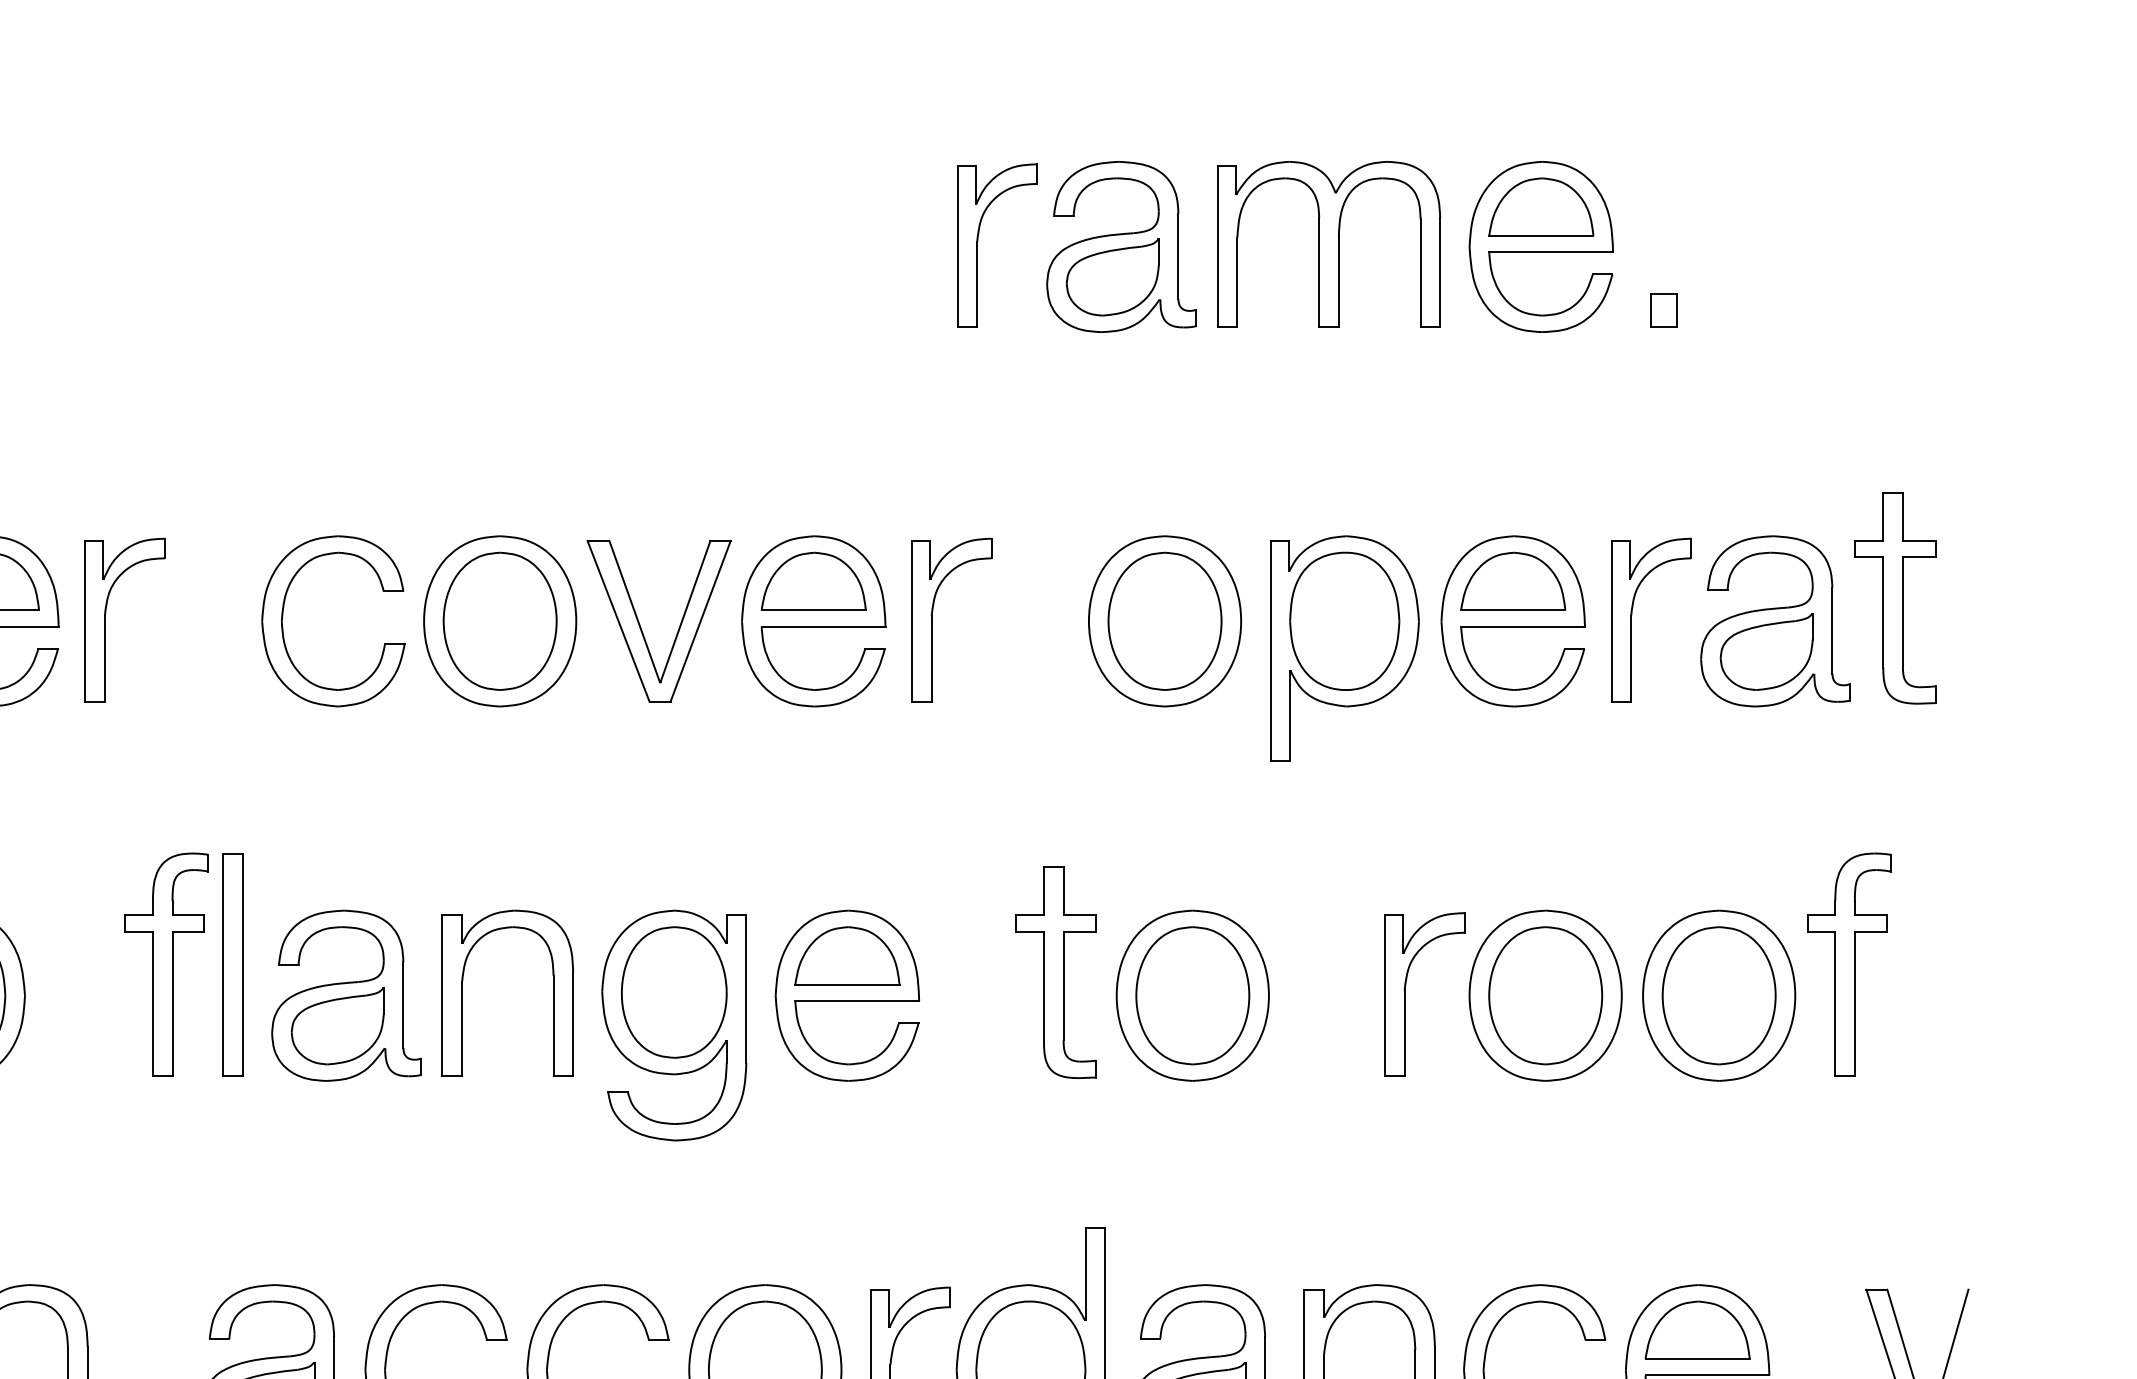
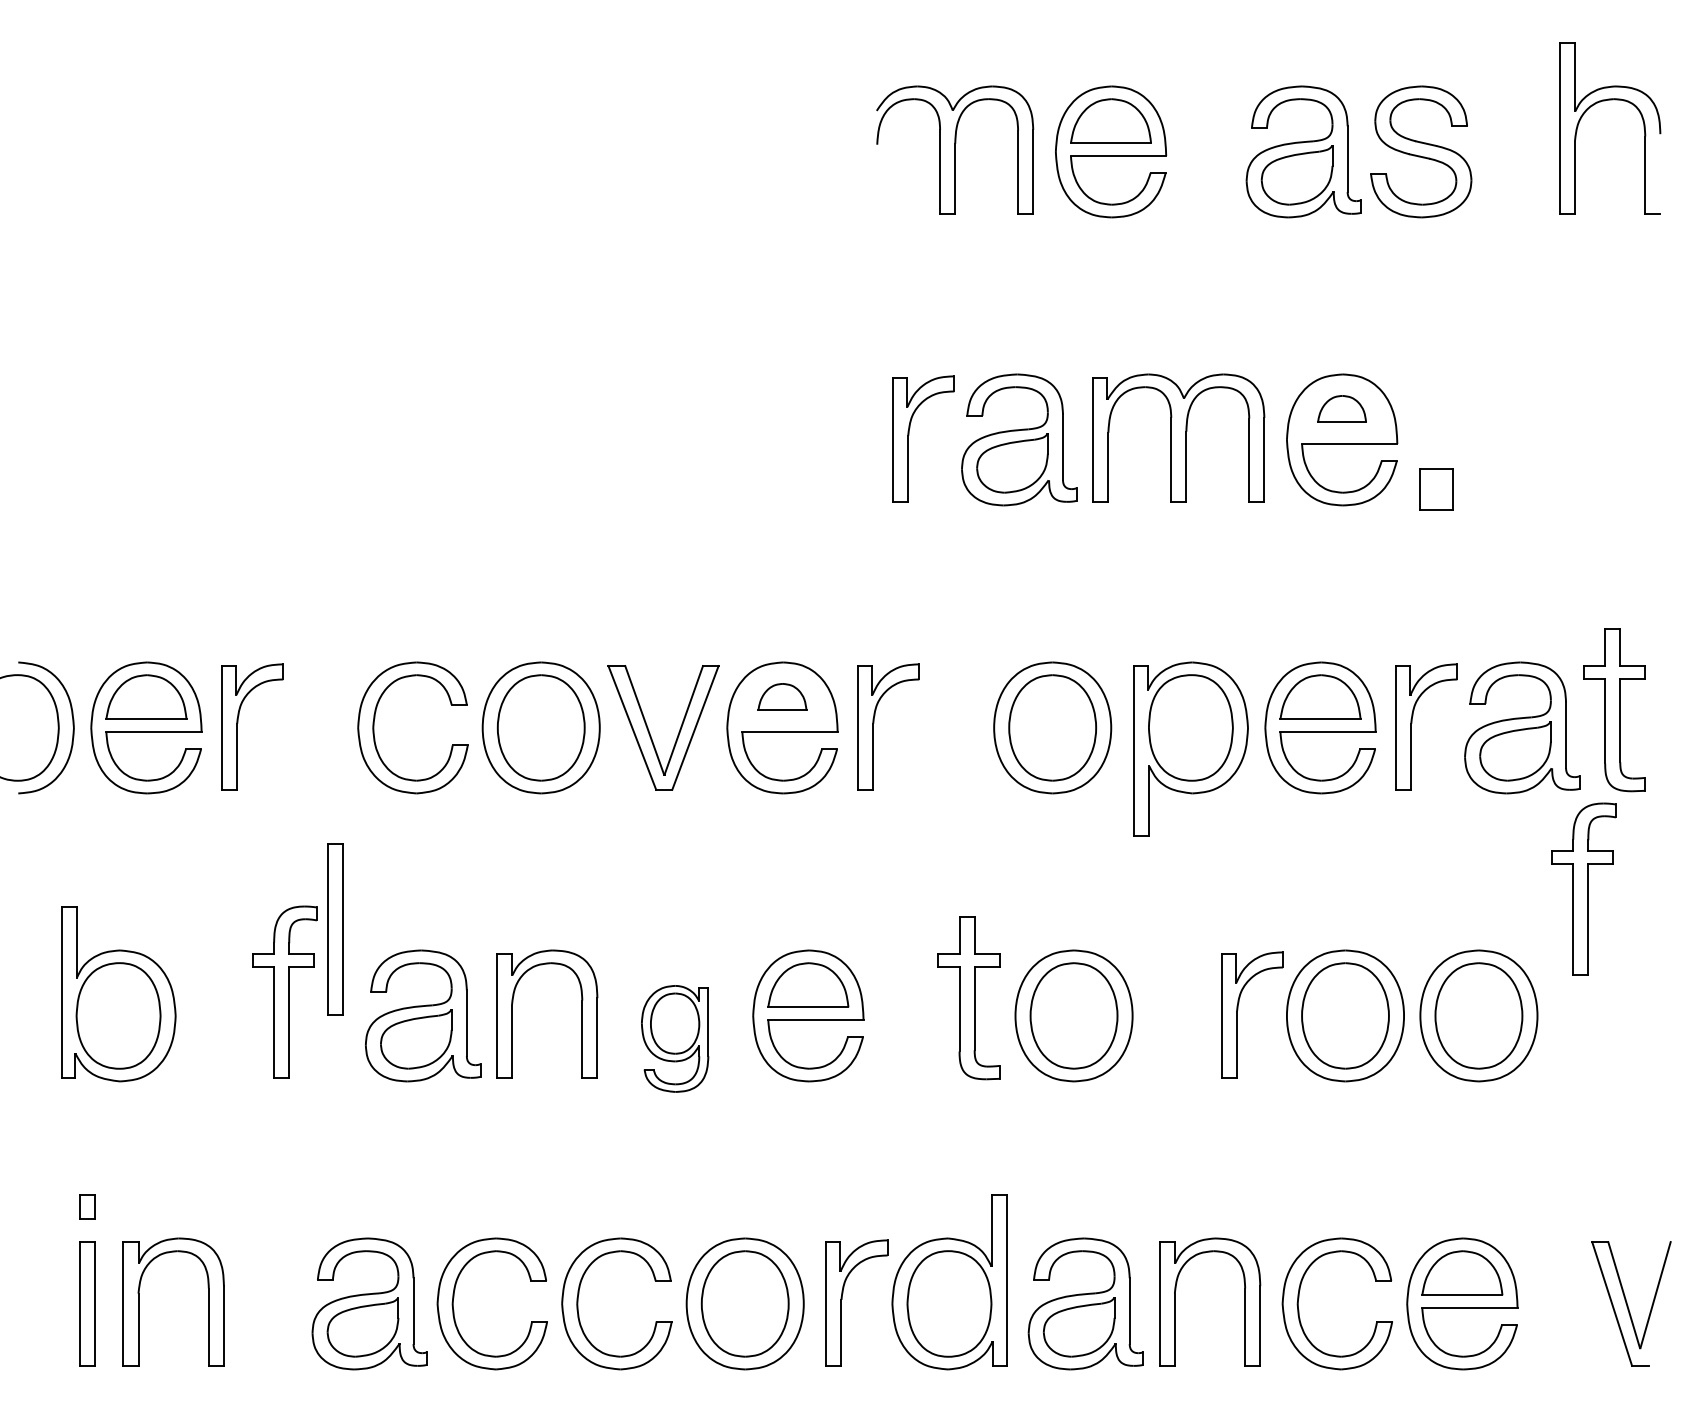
part: (1540, 206) -> (1341, 408), size x0.6
part: (1664, 310) -> (1436, 488), size x1.6
part: (813, 580) -> (782, 696), size x0.6
part: (1848, 963) -> (1583, 888), moved
part: (232, 965) -> (335, 929), moved
part: (673, 1025) -> (674, 1038), size x0.6

